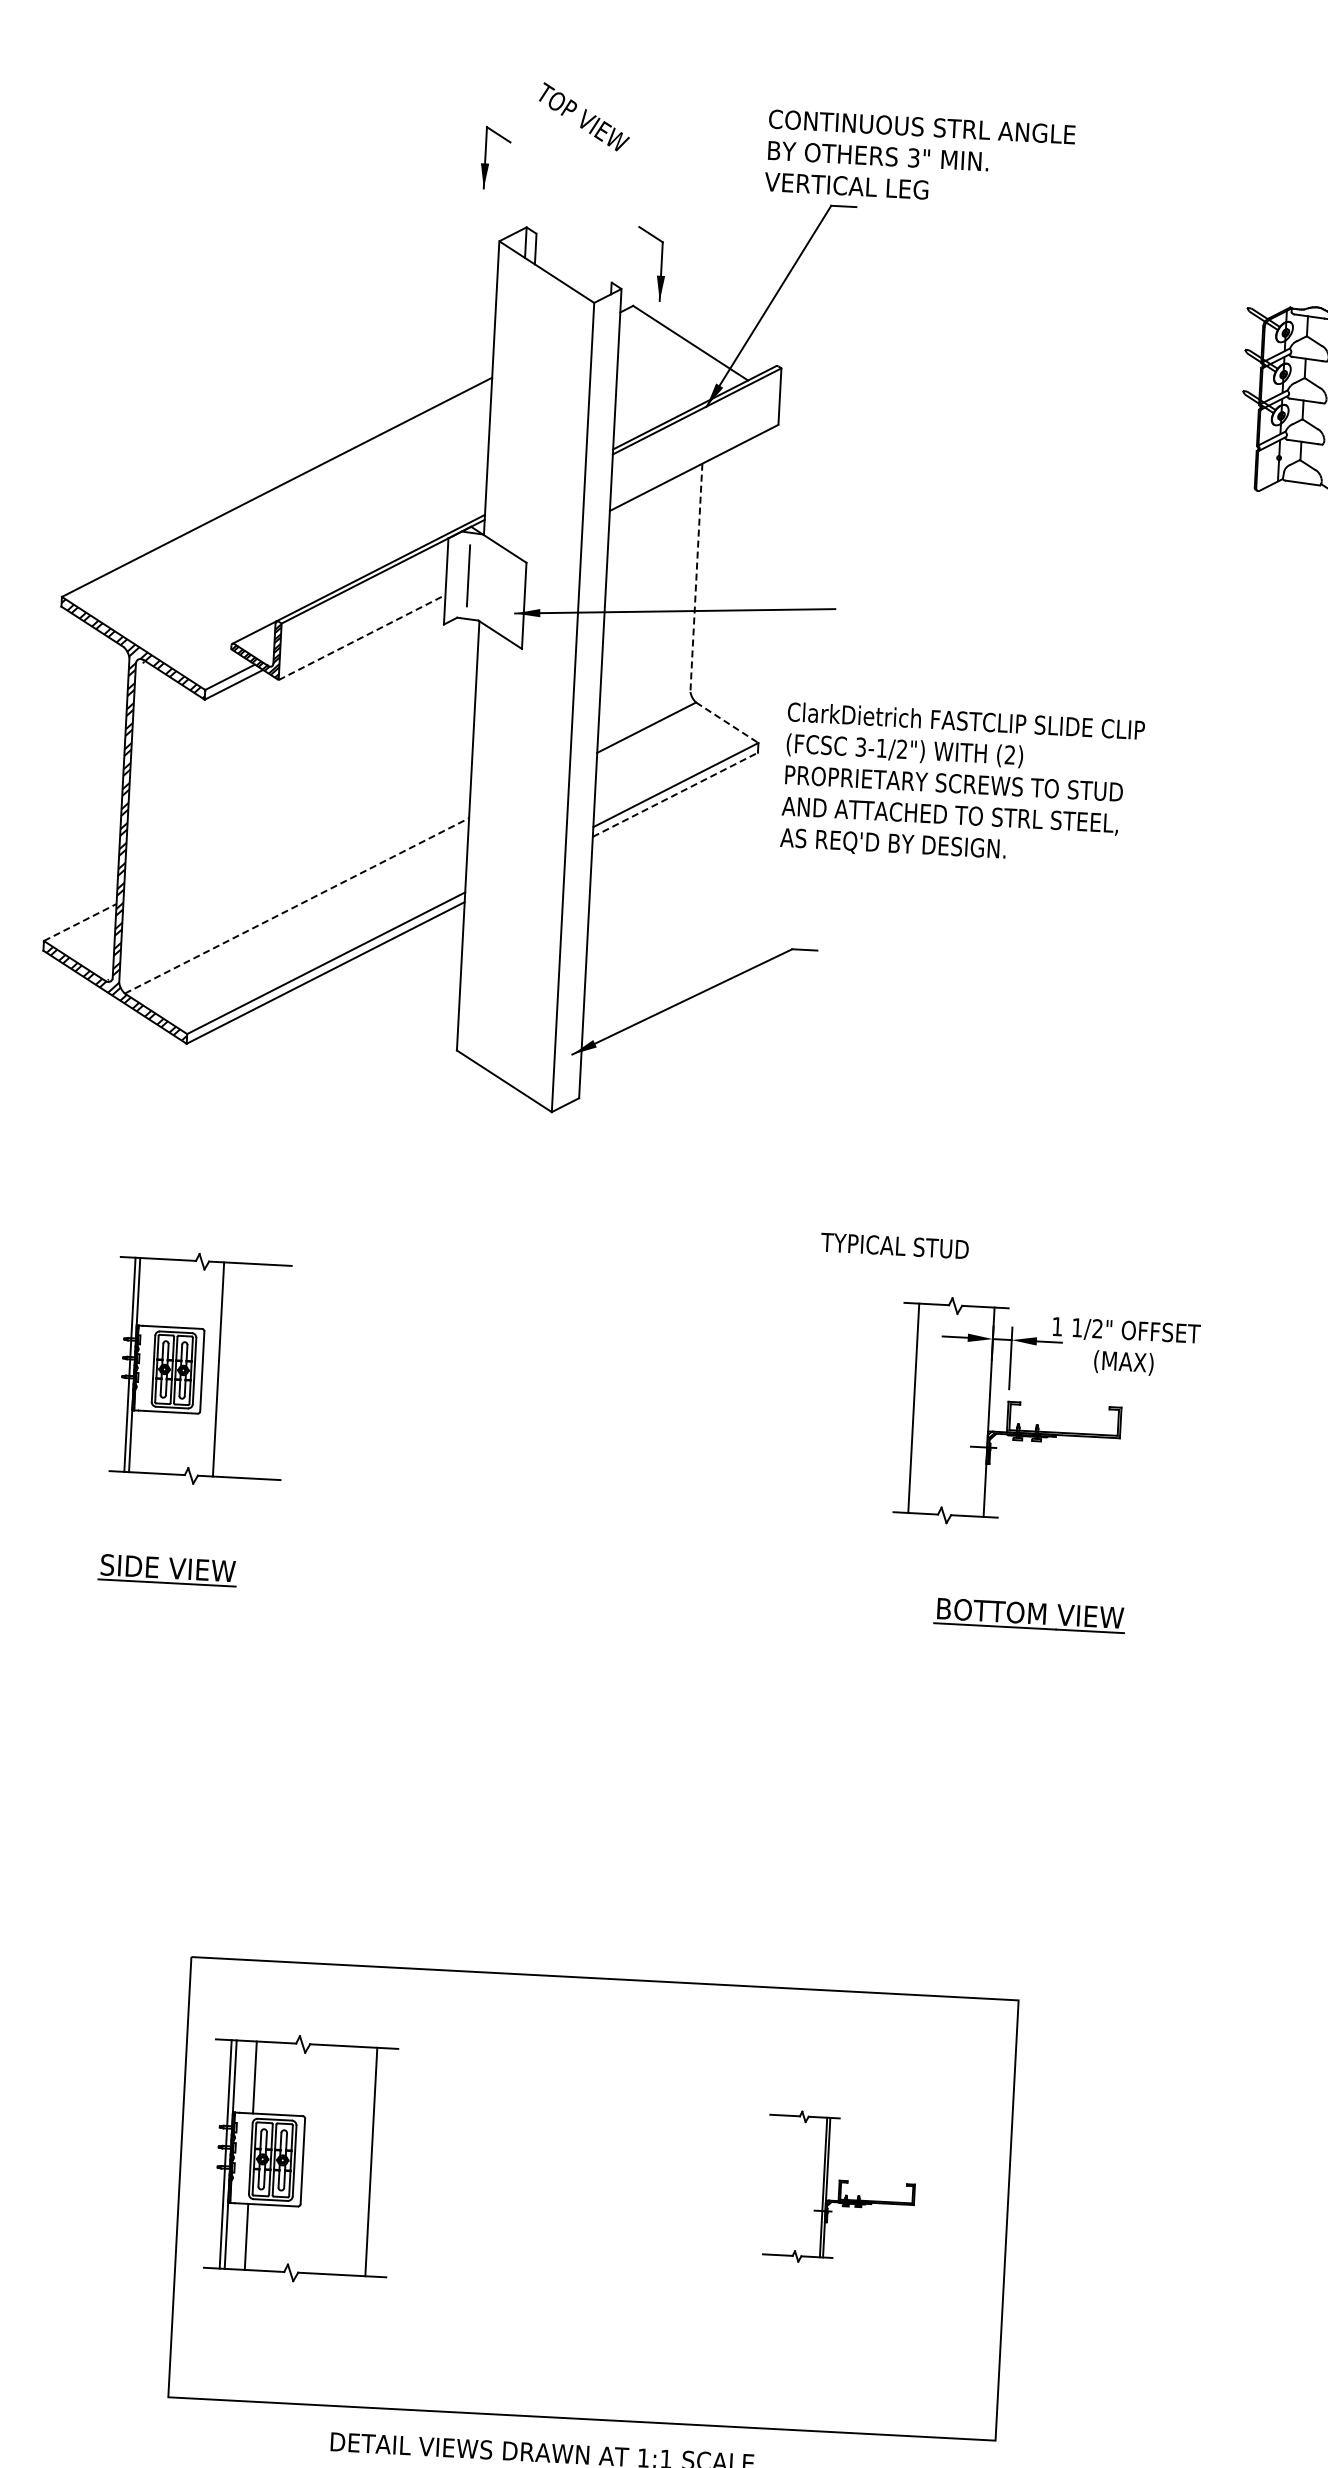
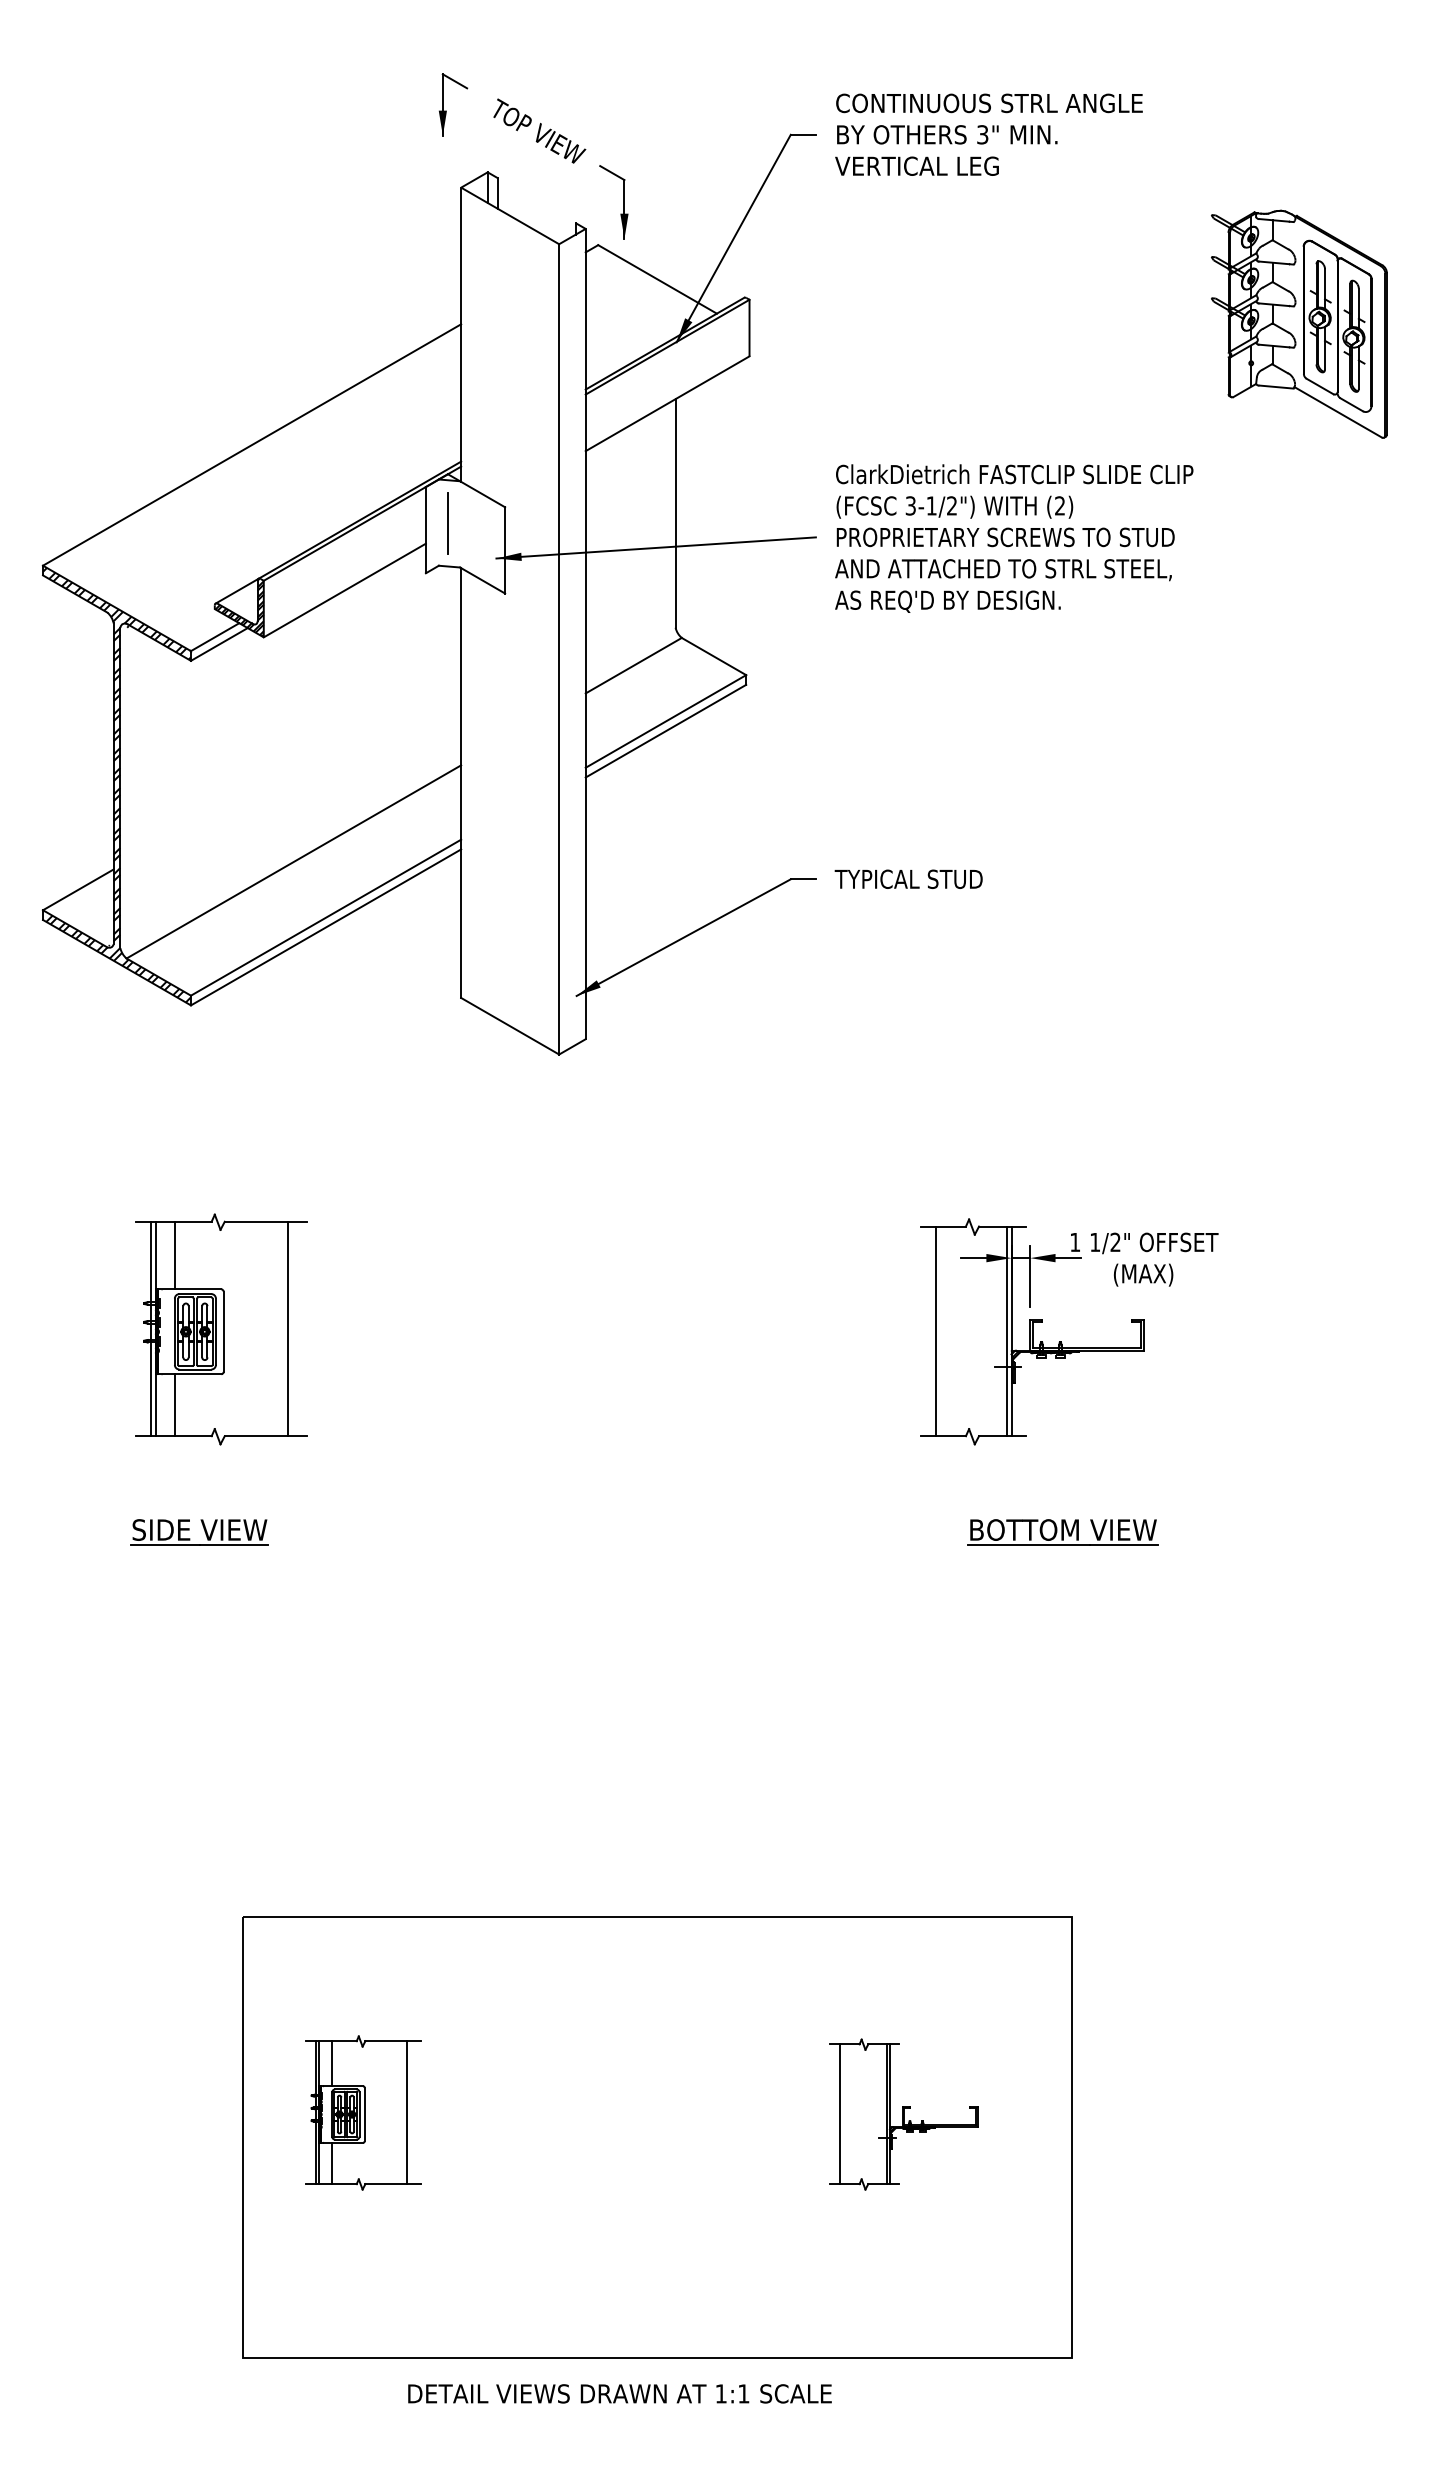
text: (584, 116) -> (539, 130), moved
text: (919, 158) -> (988, 134), moved
line: (696, 577) -> (675, 513), dashed -> solid
line: (361, 637) -> (344, 590), dashed -> solid
line: (727, 722) -> (714, 656), dashed -> solid
text: (962, 785) -> (1014, 538), moved
line: (674, 795) -> (665, 731), dashed -> solid
line: (297, 905) -> (294, 861), dashed -> solid
line: (80, 922) -> (78, 889), dashed -> solid
text: (894, 1245) -> (908, 878), moved
line: (157, 1292) -> (174, 1255), added
line: (218, 1368) -> (287, 1328), moved
line: (984, 1412) -> (1006, 1331), added
line: (149, 1442) -> (174, 1405), added
part: (301, 2158) -> (363, 2112), size x0.62
line: (776, 2185) -> (839, 2114), added

